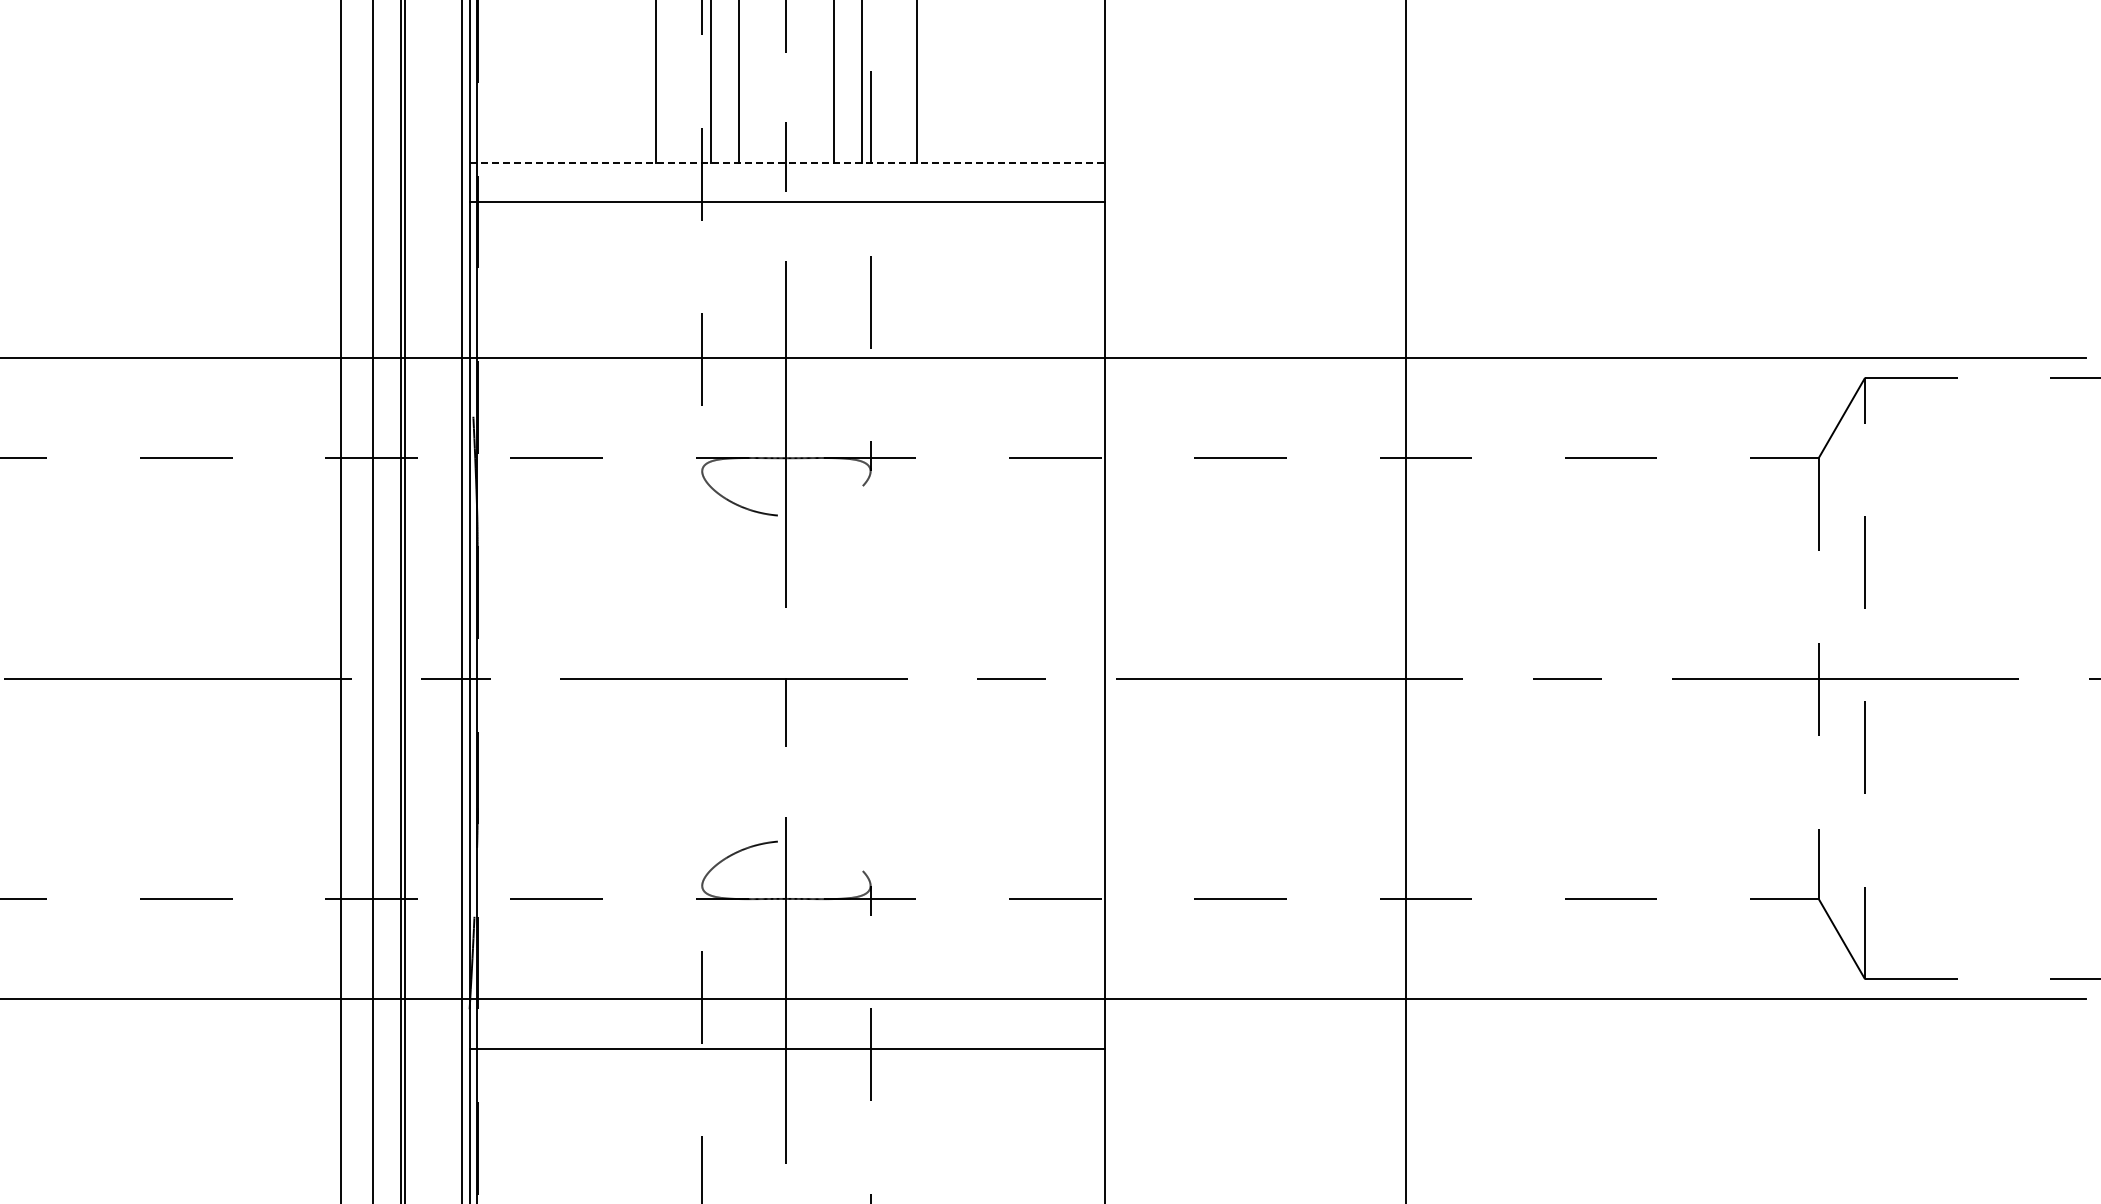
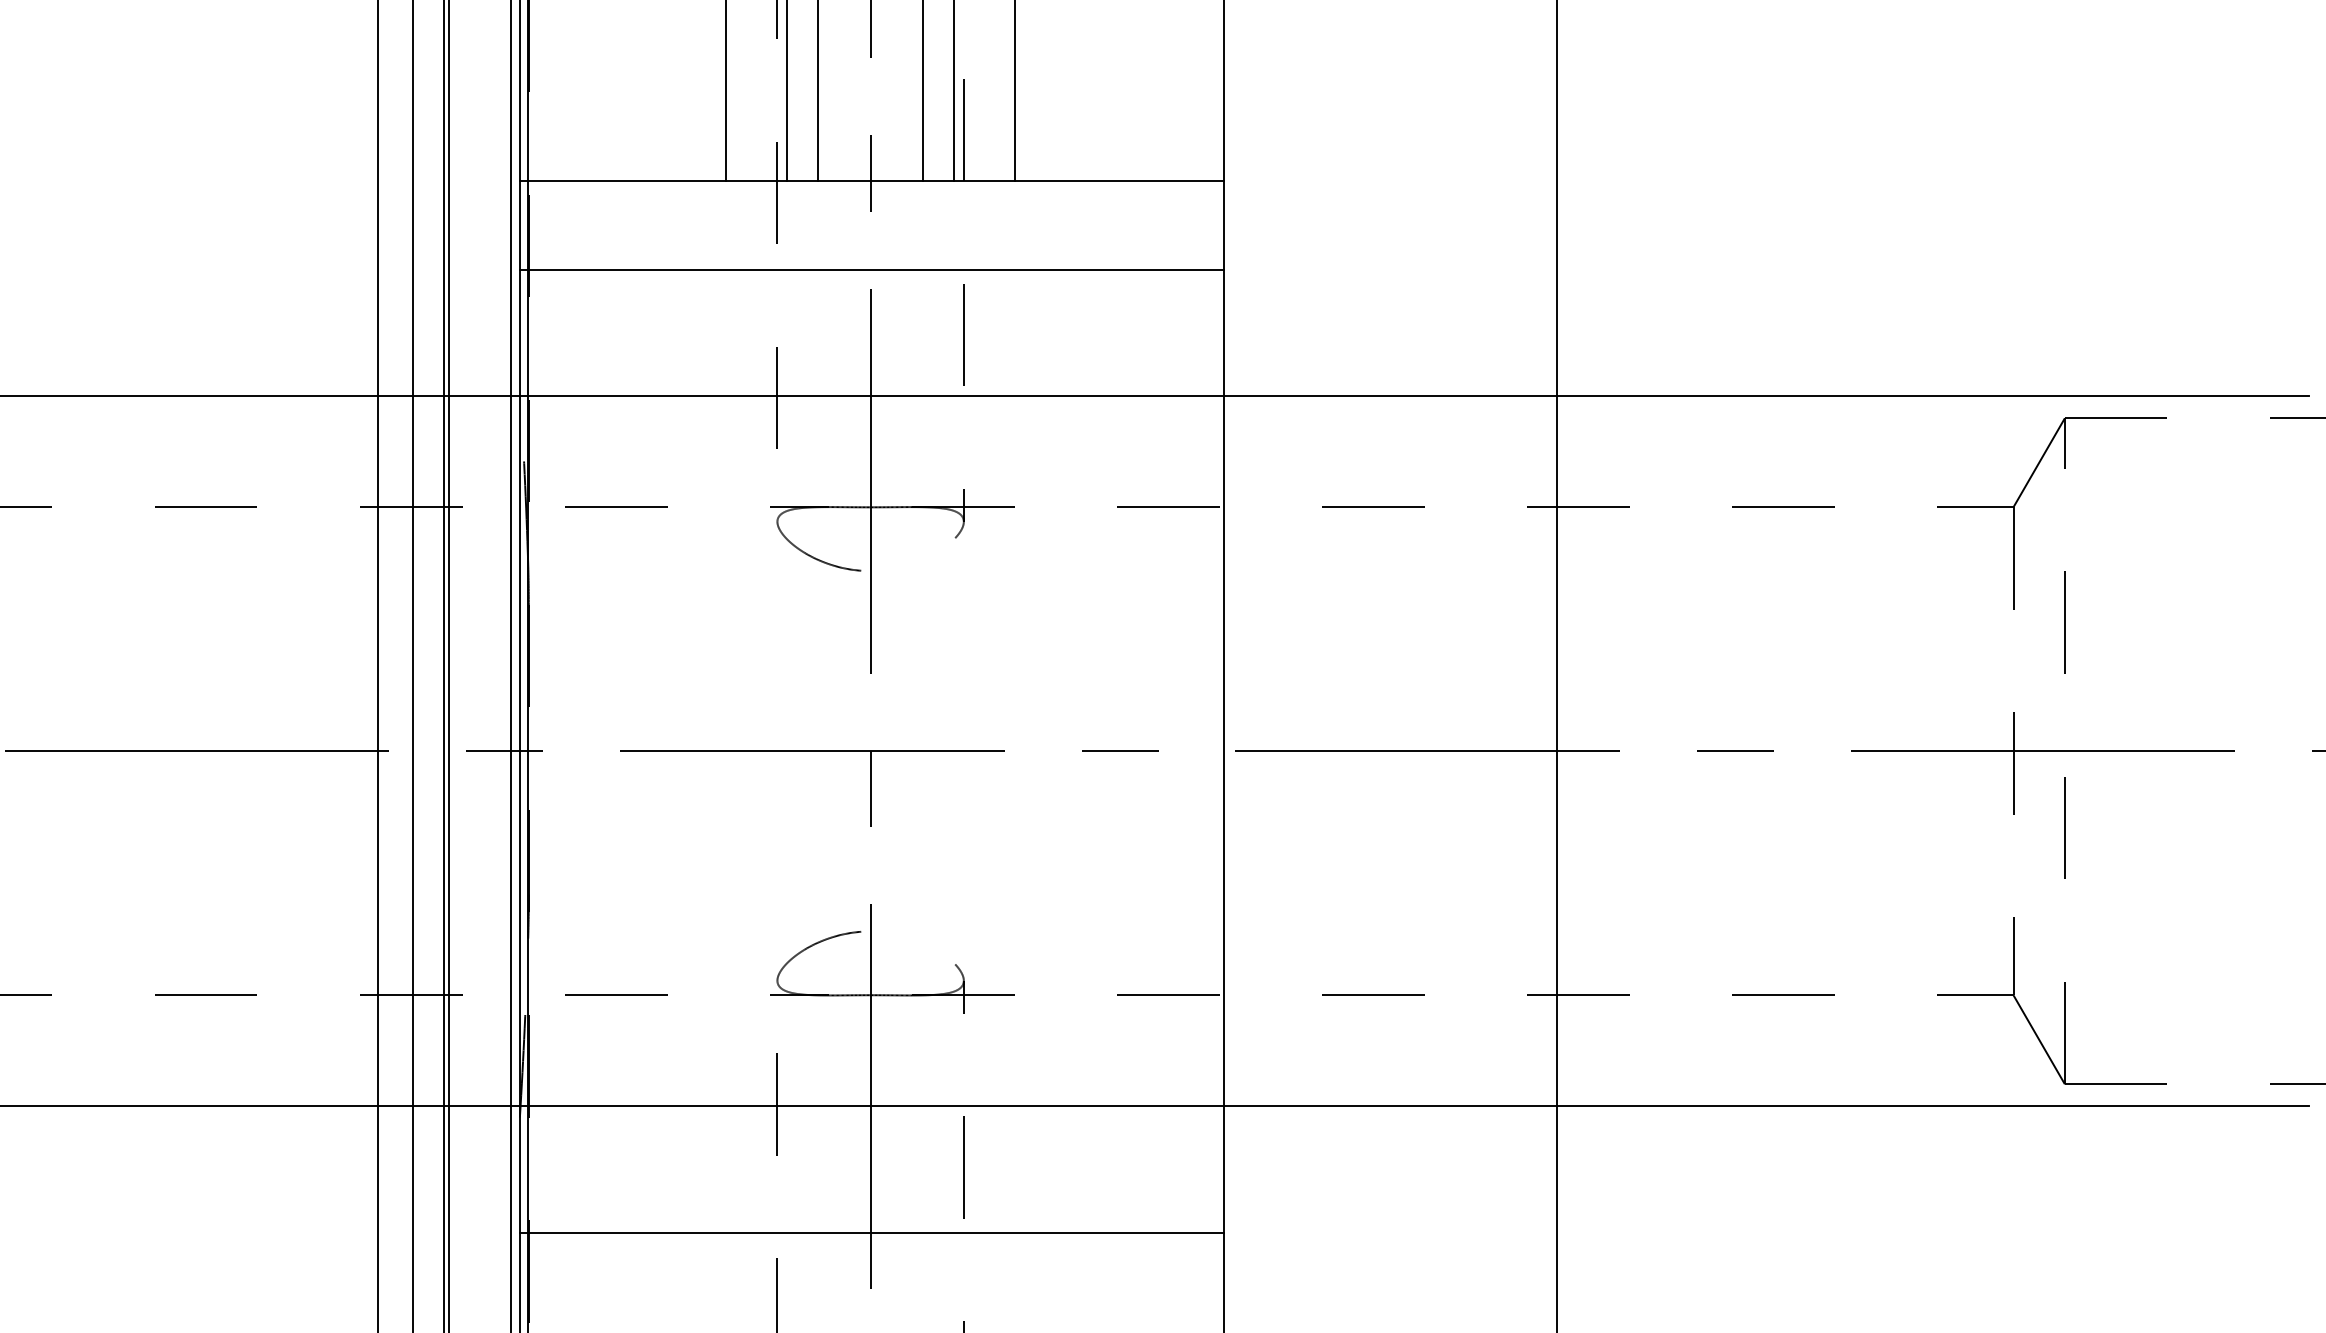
line: (787, 163) -> (871, 181), dashed -> solid
line: (787, 202) -> (871, 269), moved
line: (787, 1048) -> (871, 1232), moved

